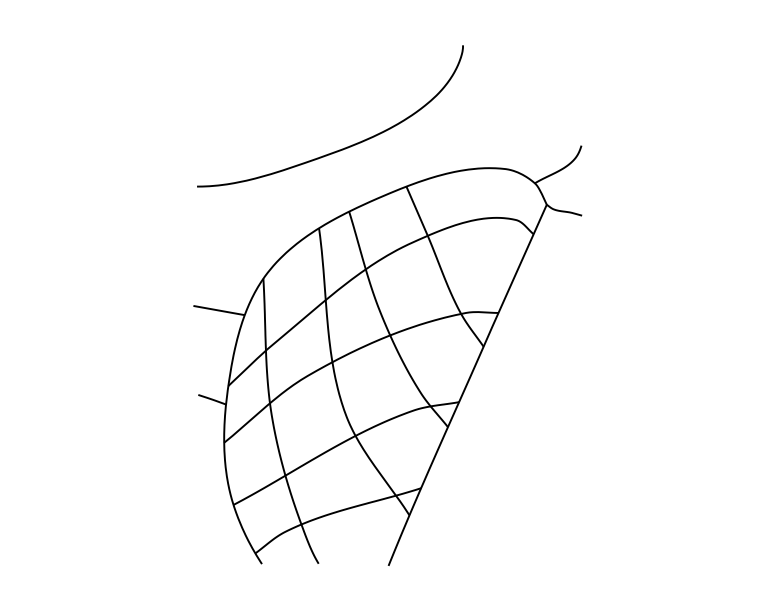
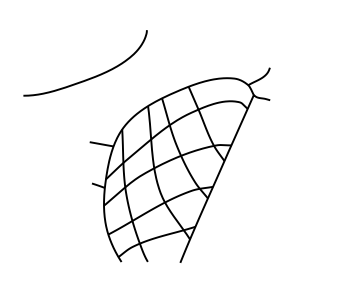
curve: (345, 145) -> (92, 76), moved

